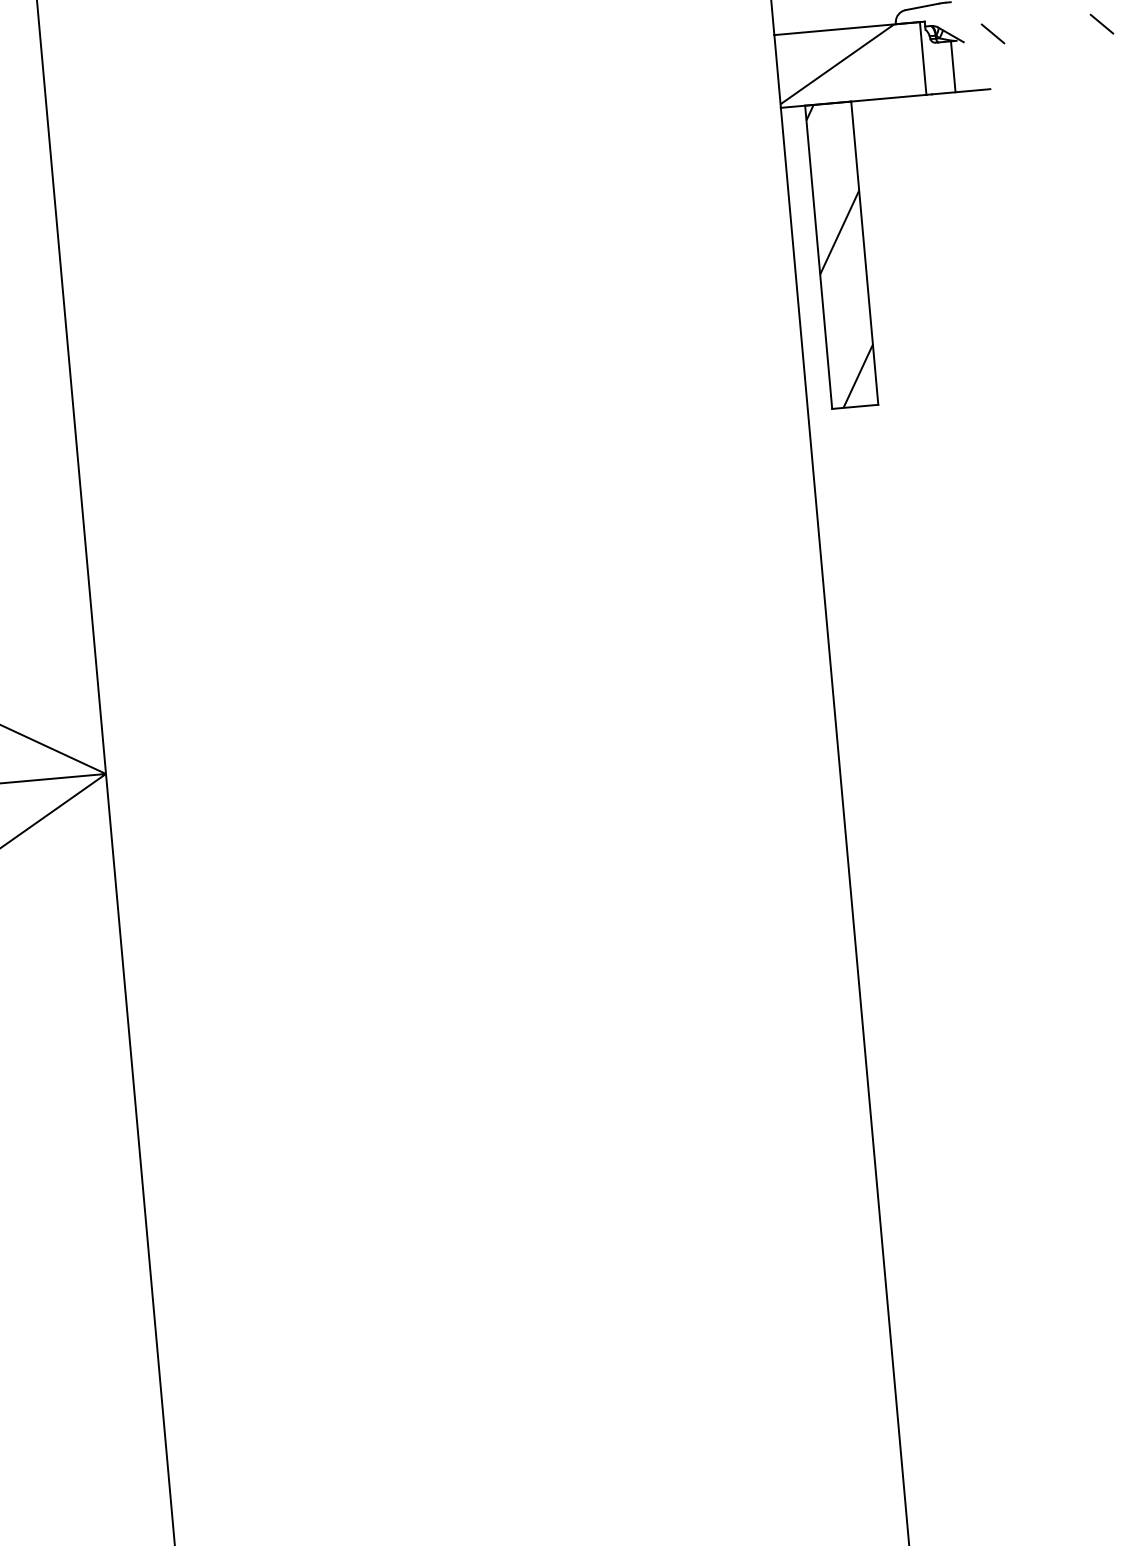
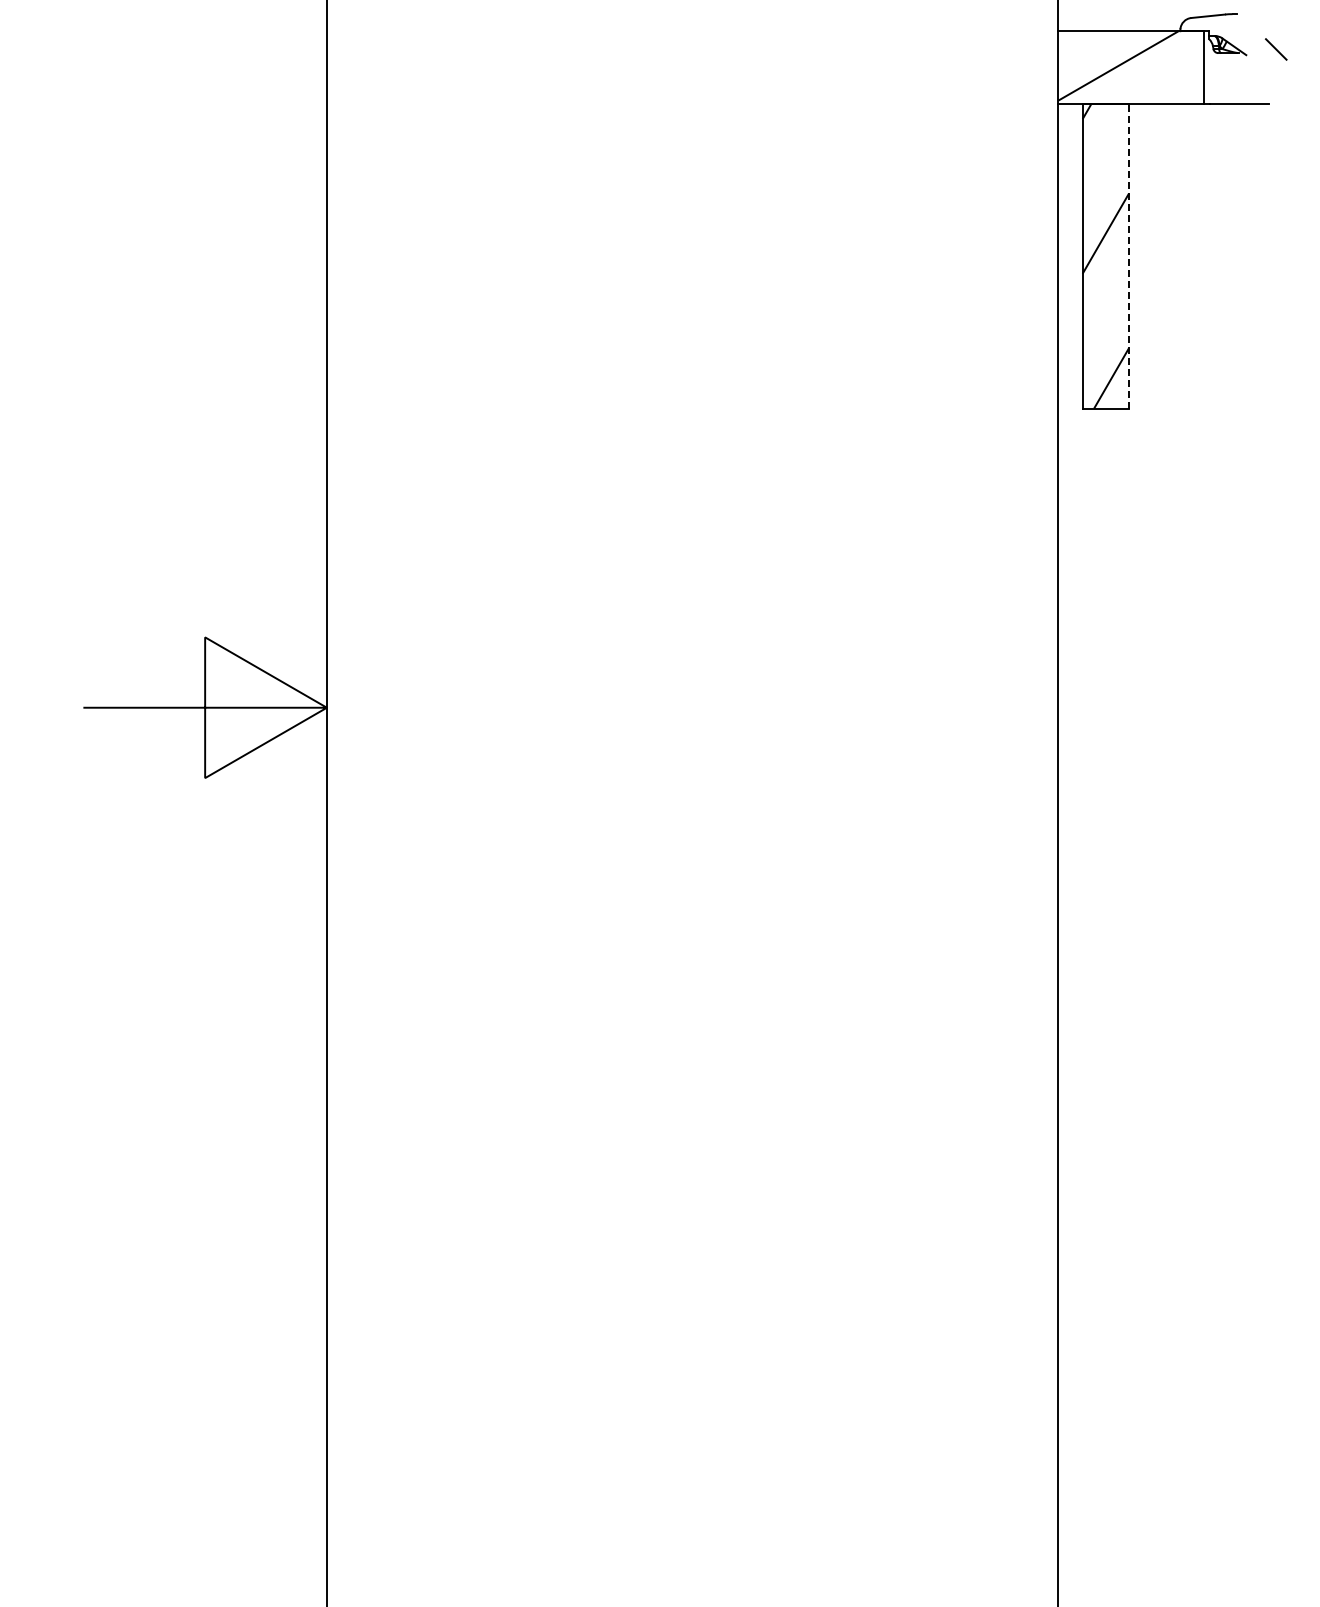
line: (953, 66) -> (1233, 78), removed
line: (864, 252) -> (1128, 255), solid -> dashed

